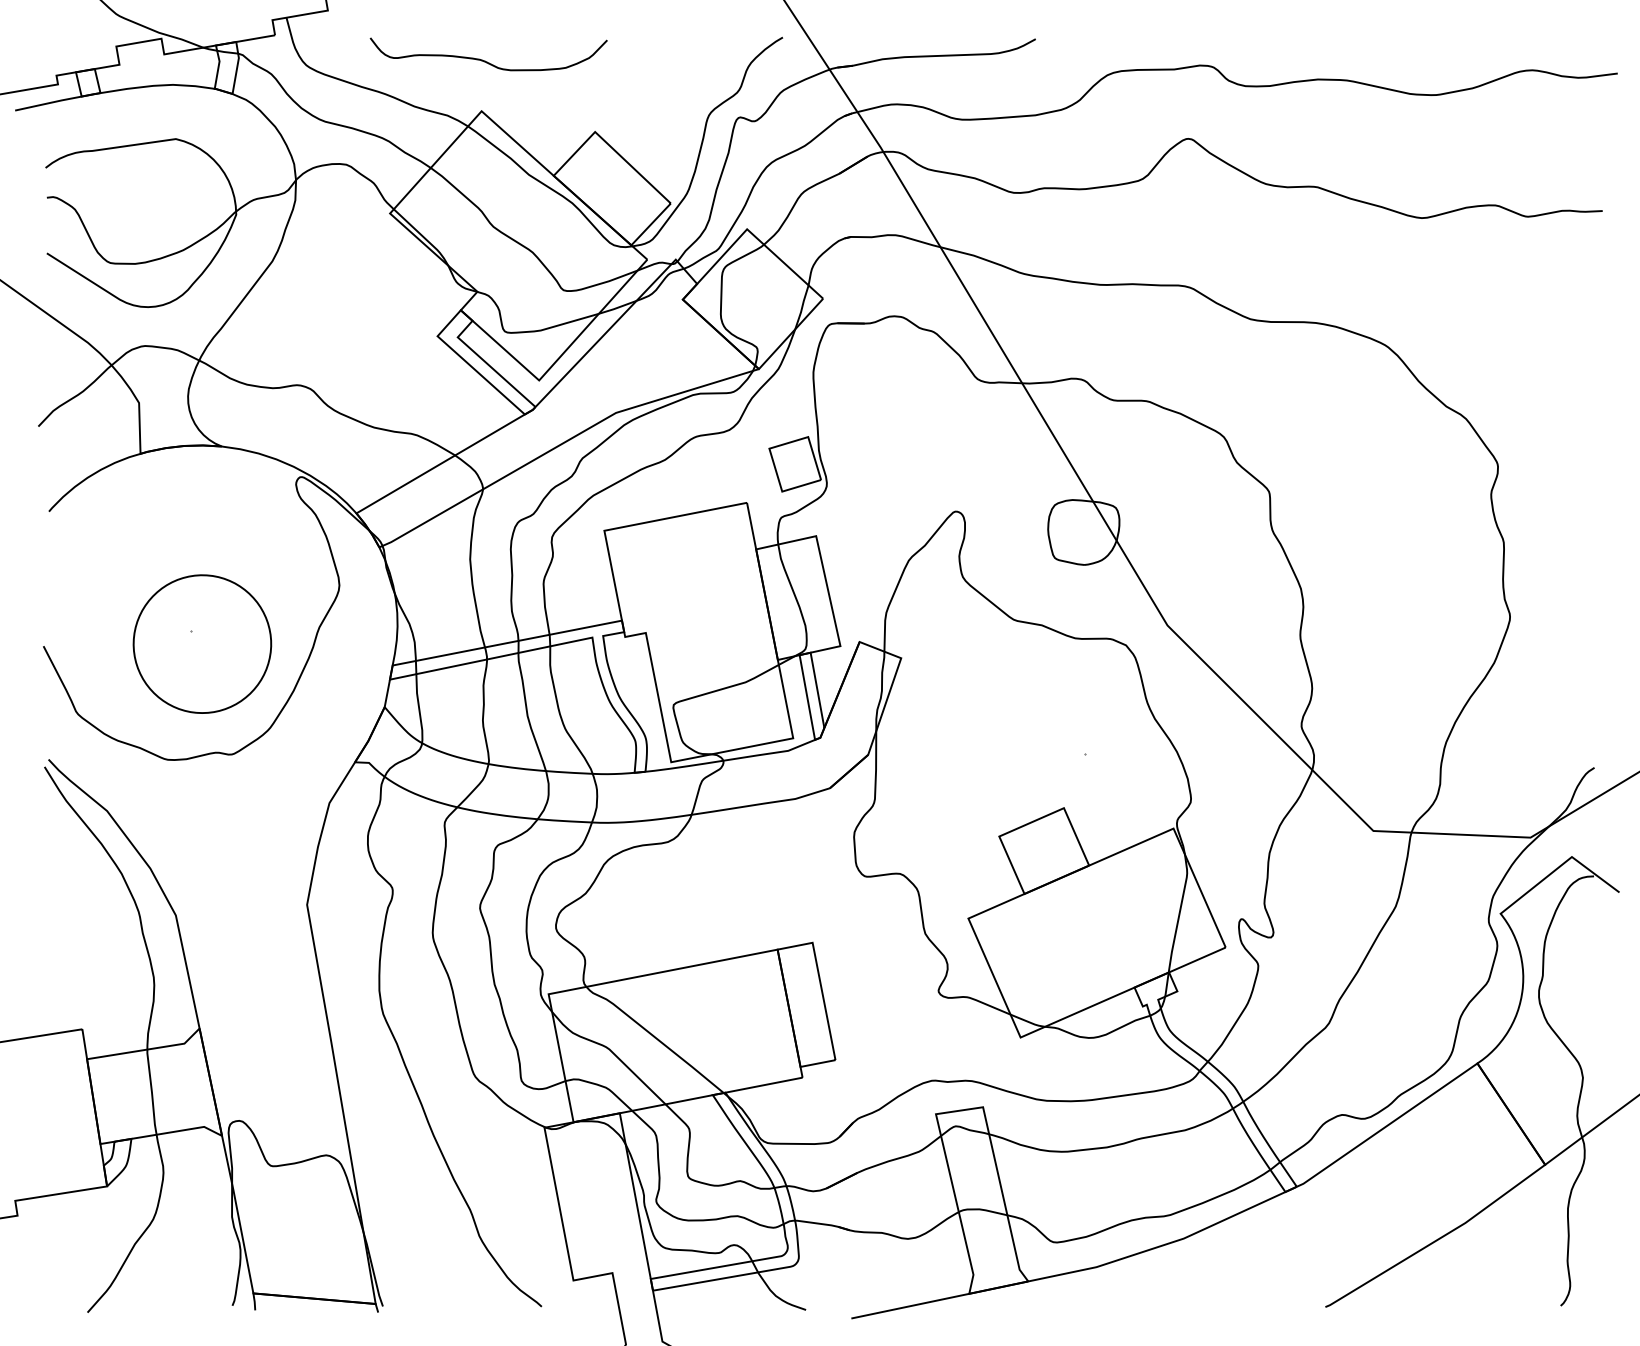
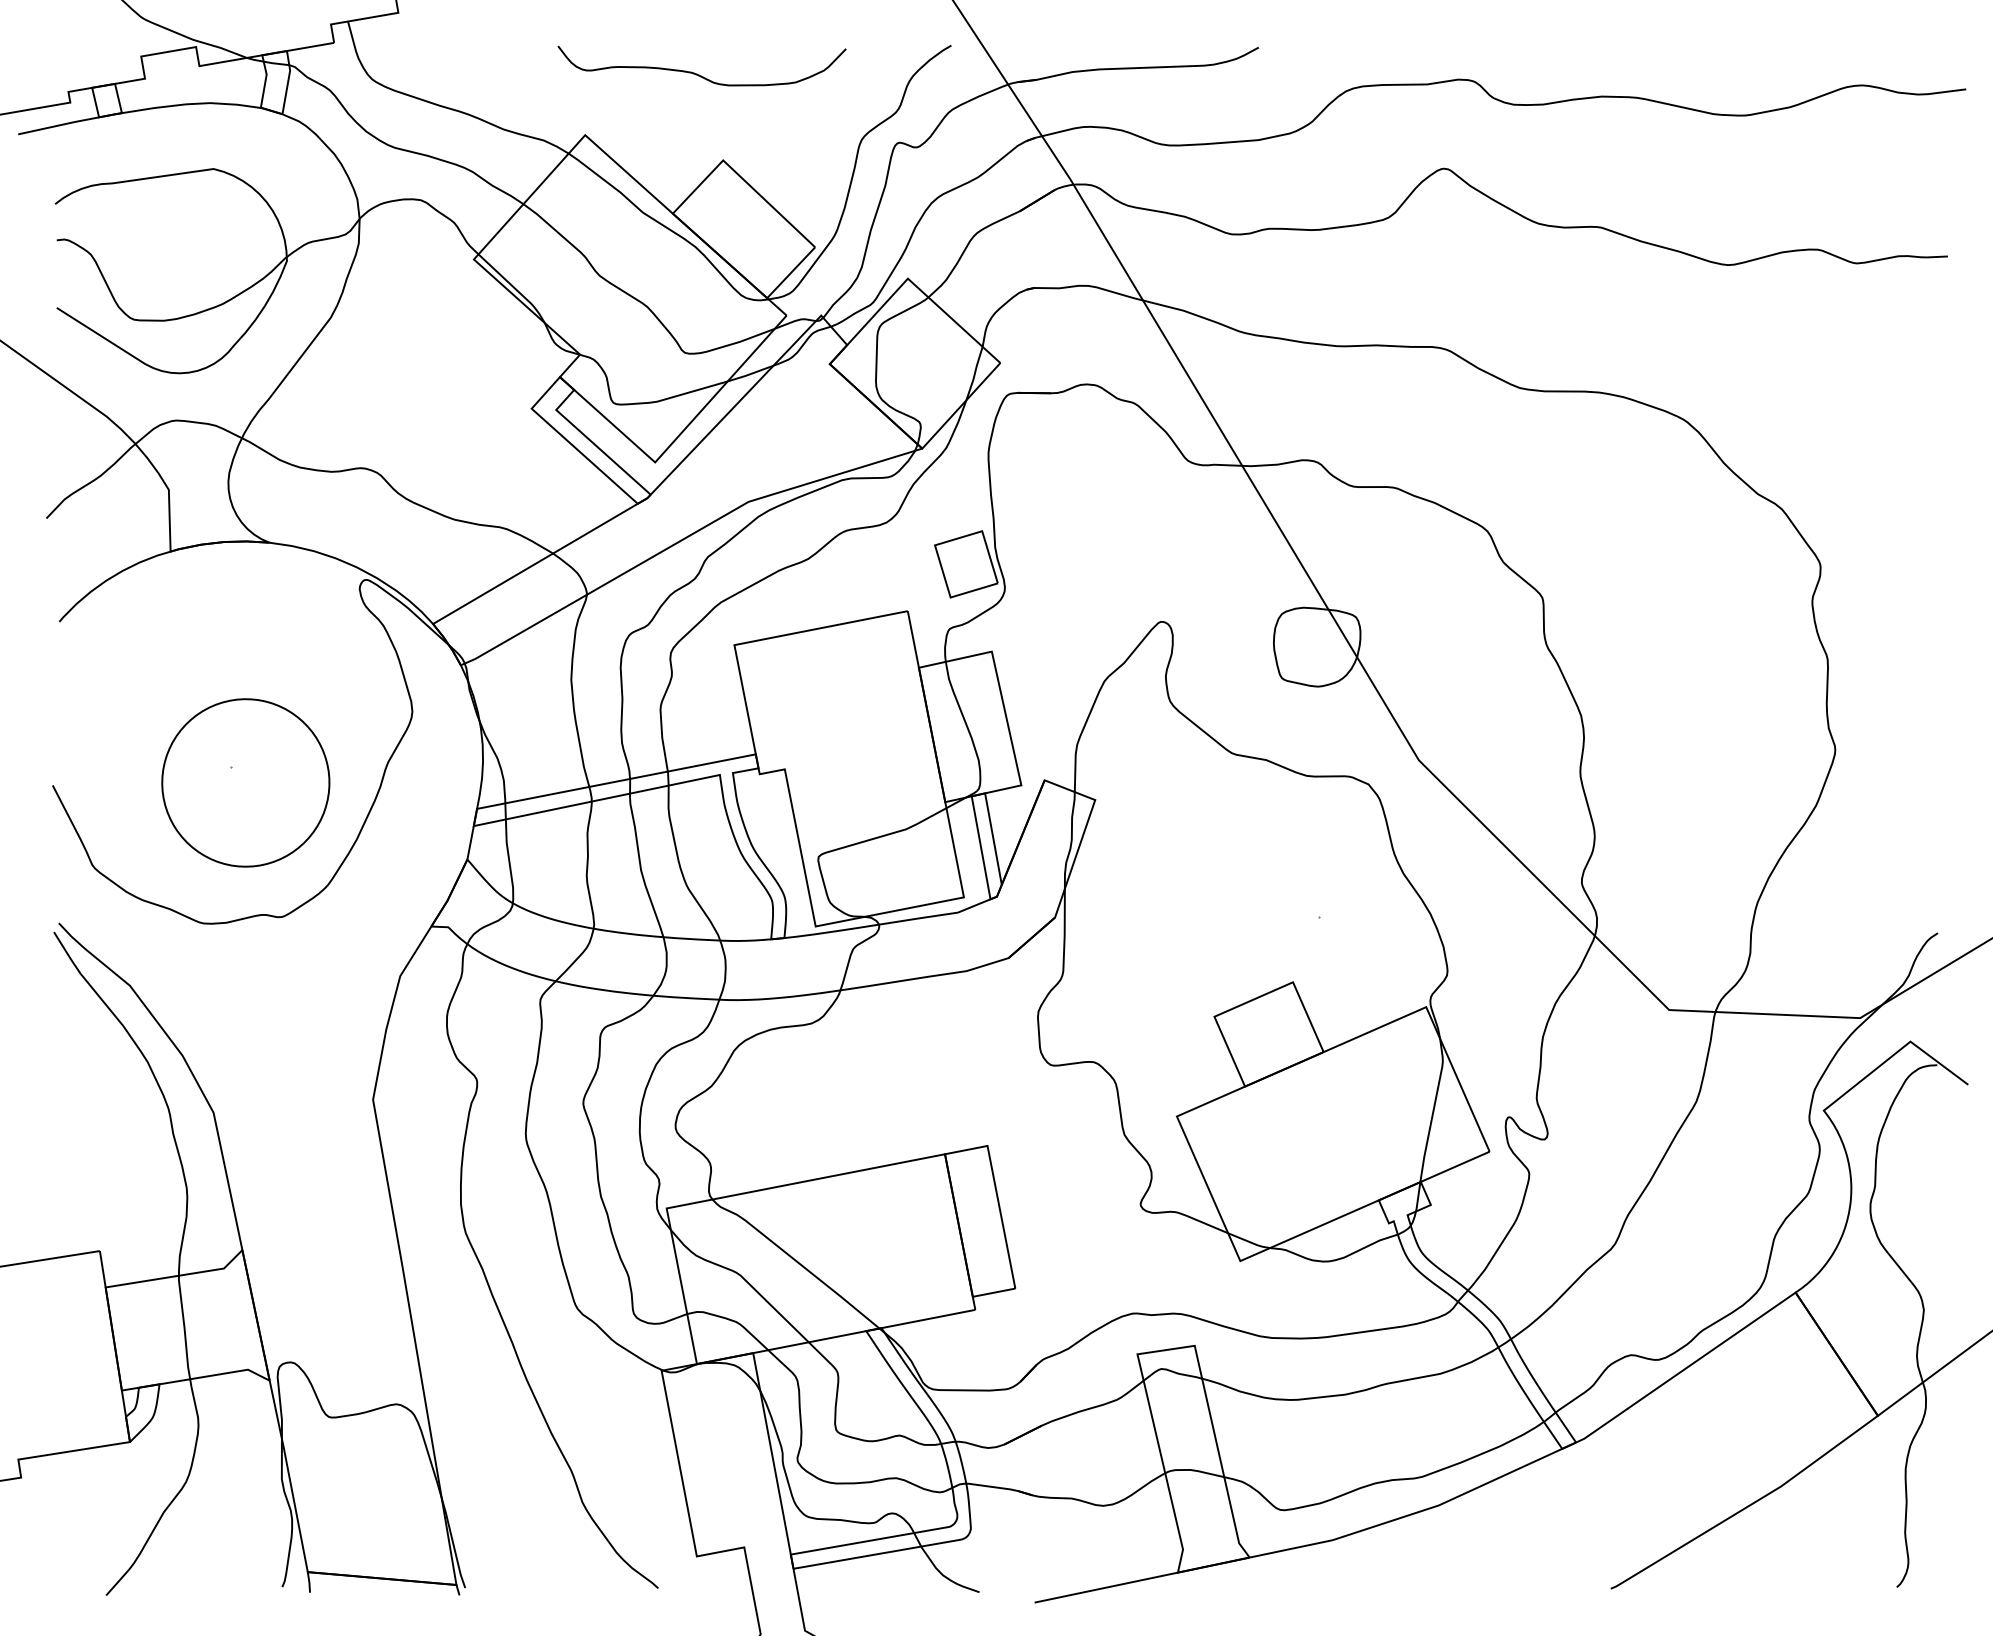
curve: (485, 60) -> (698, 73), moved

